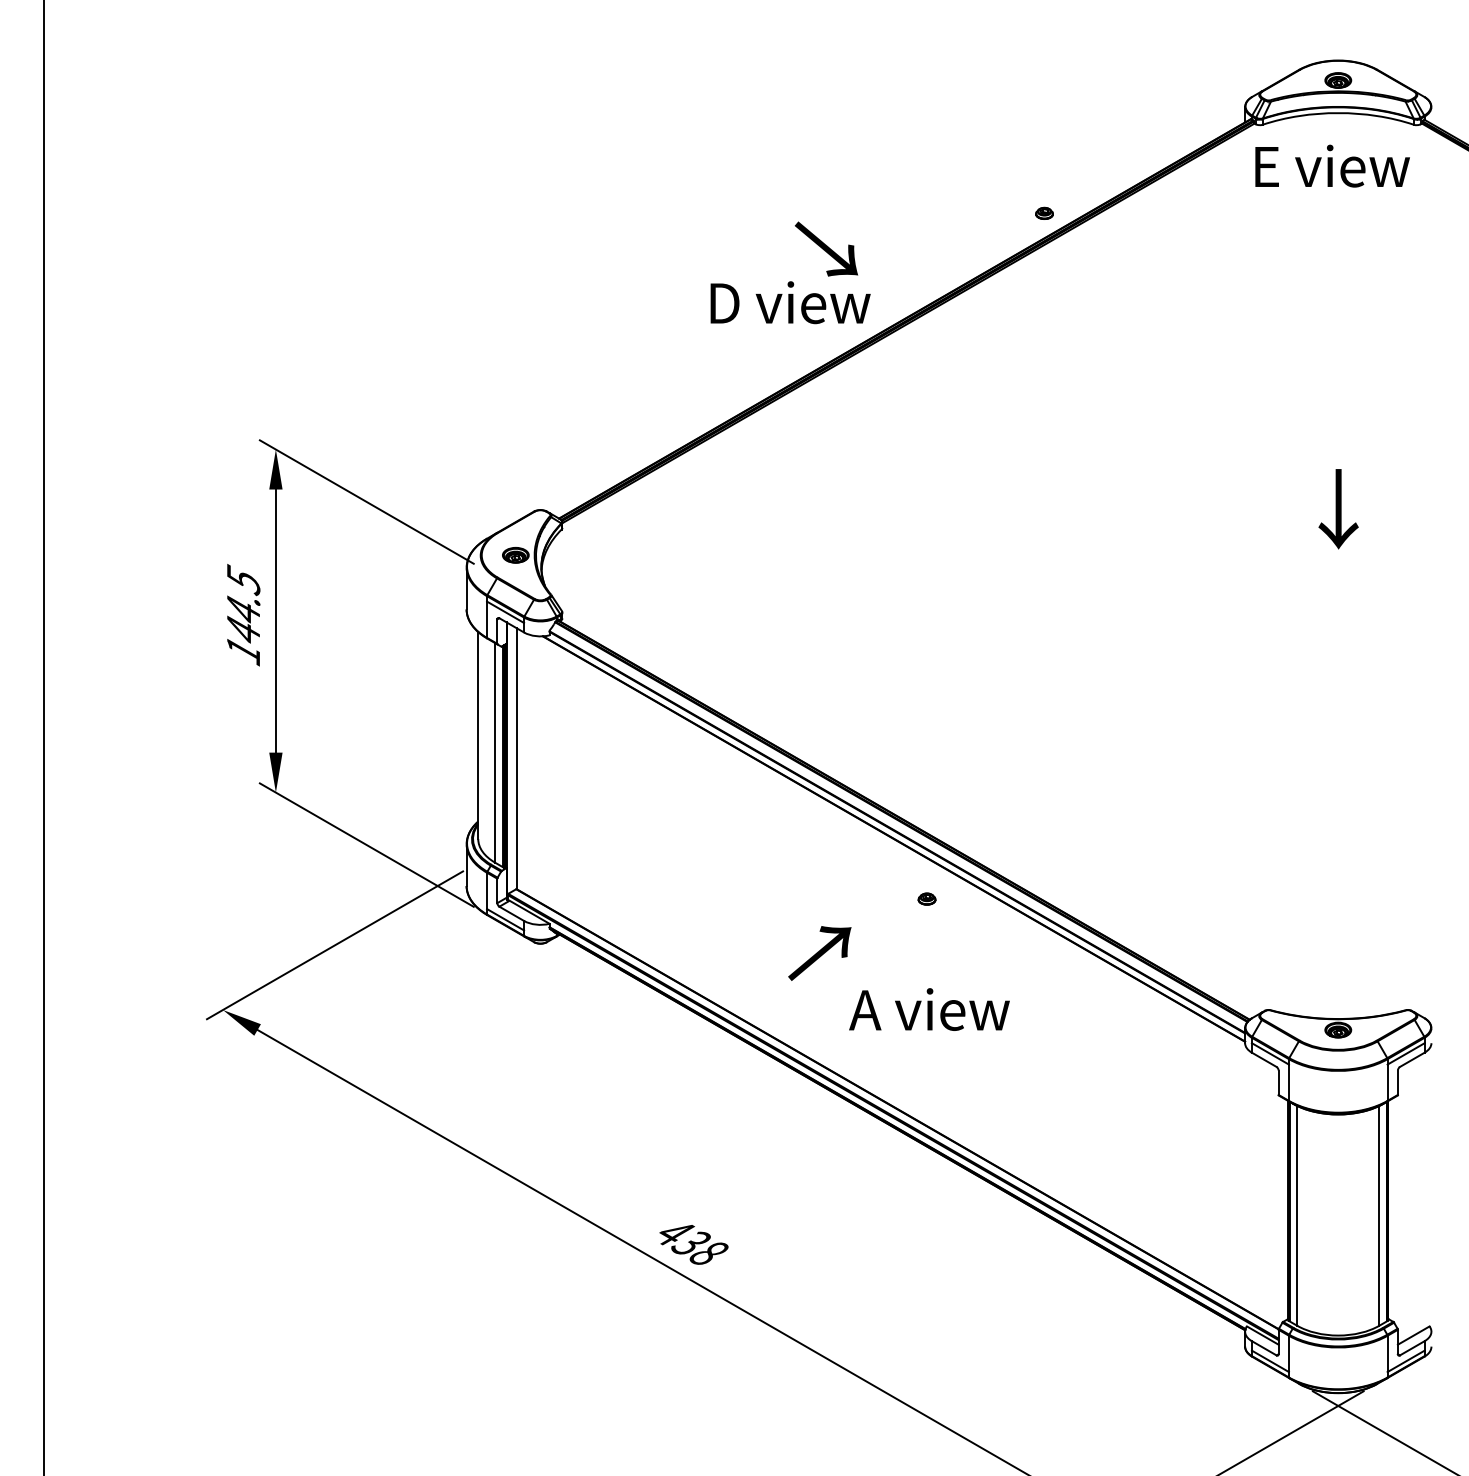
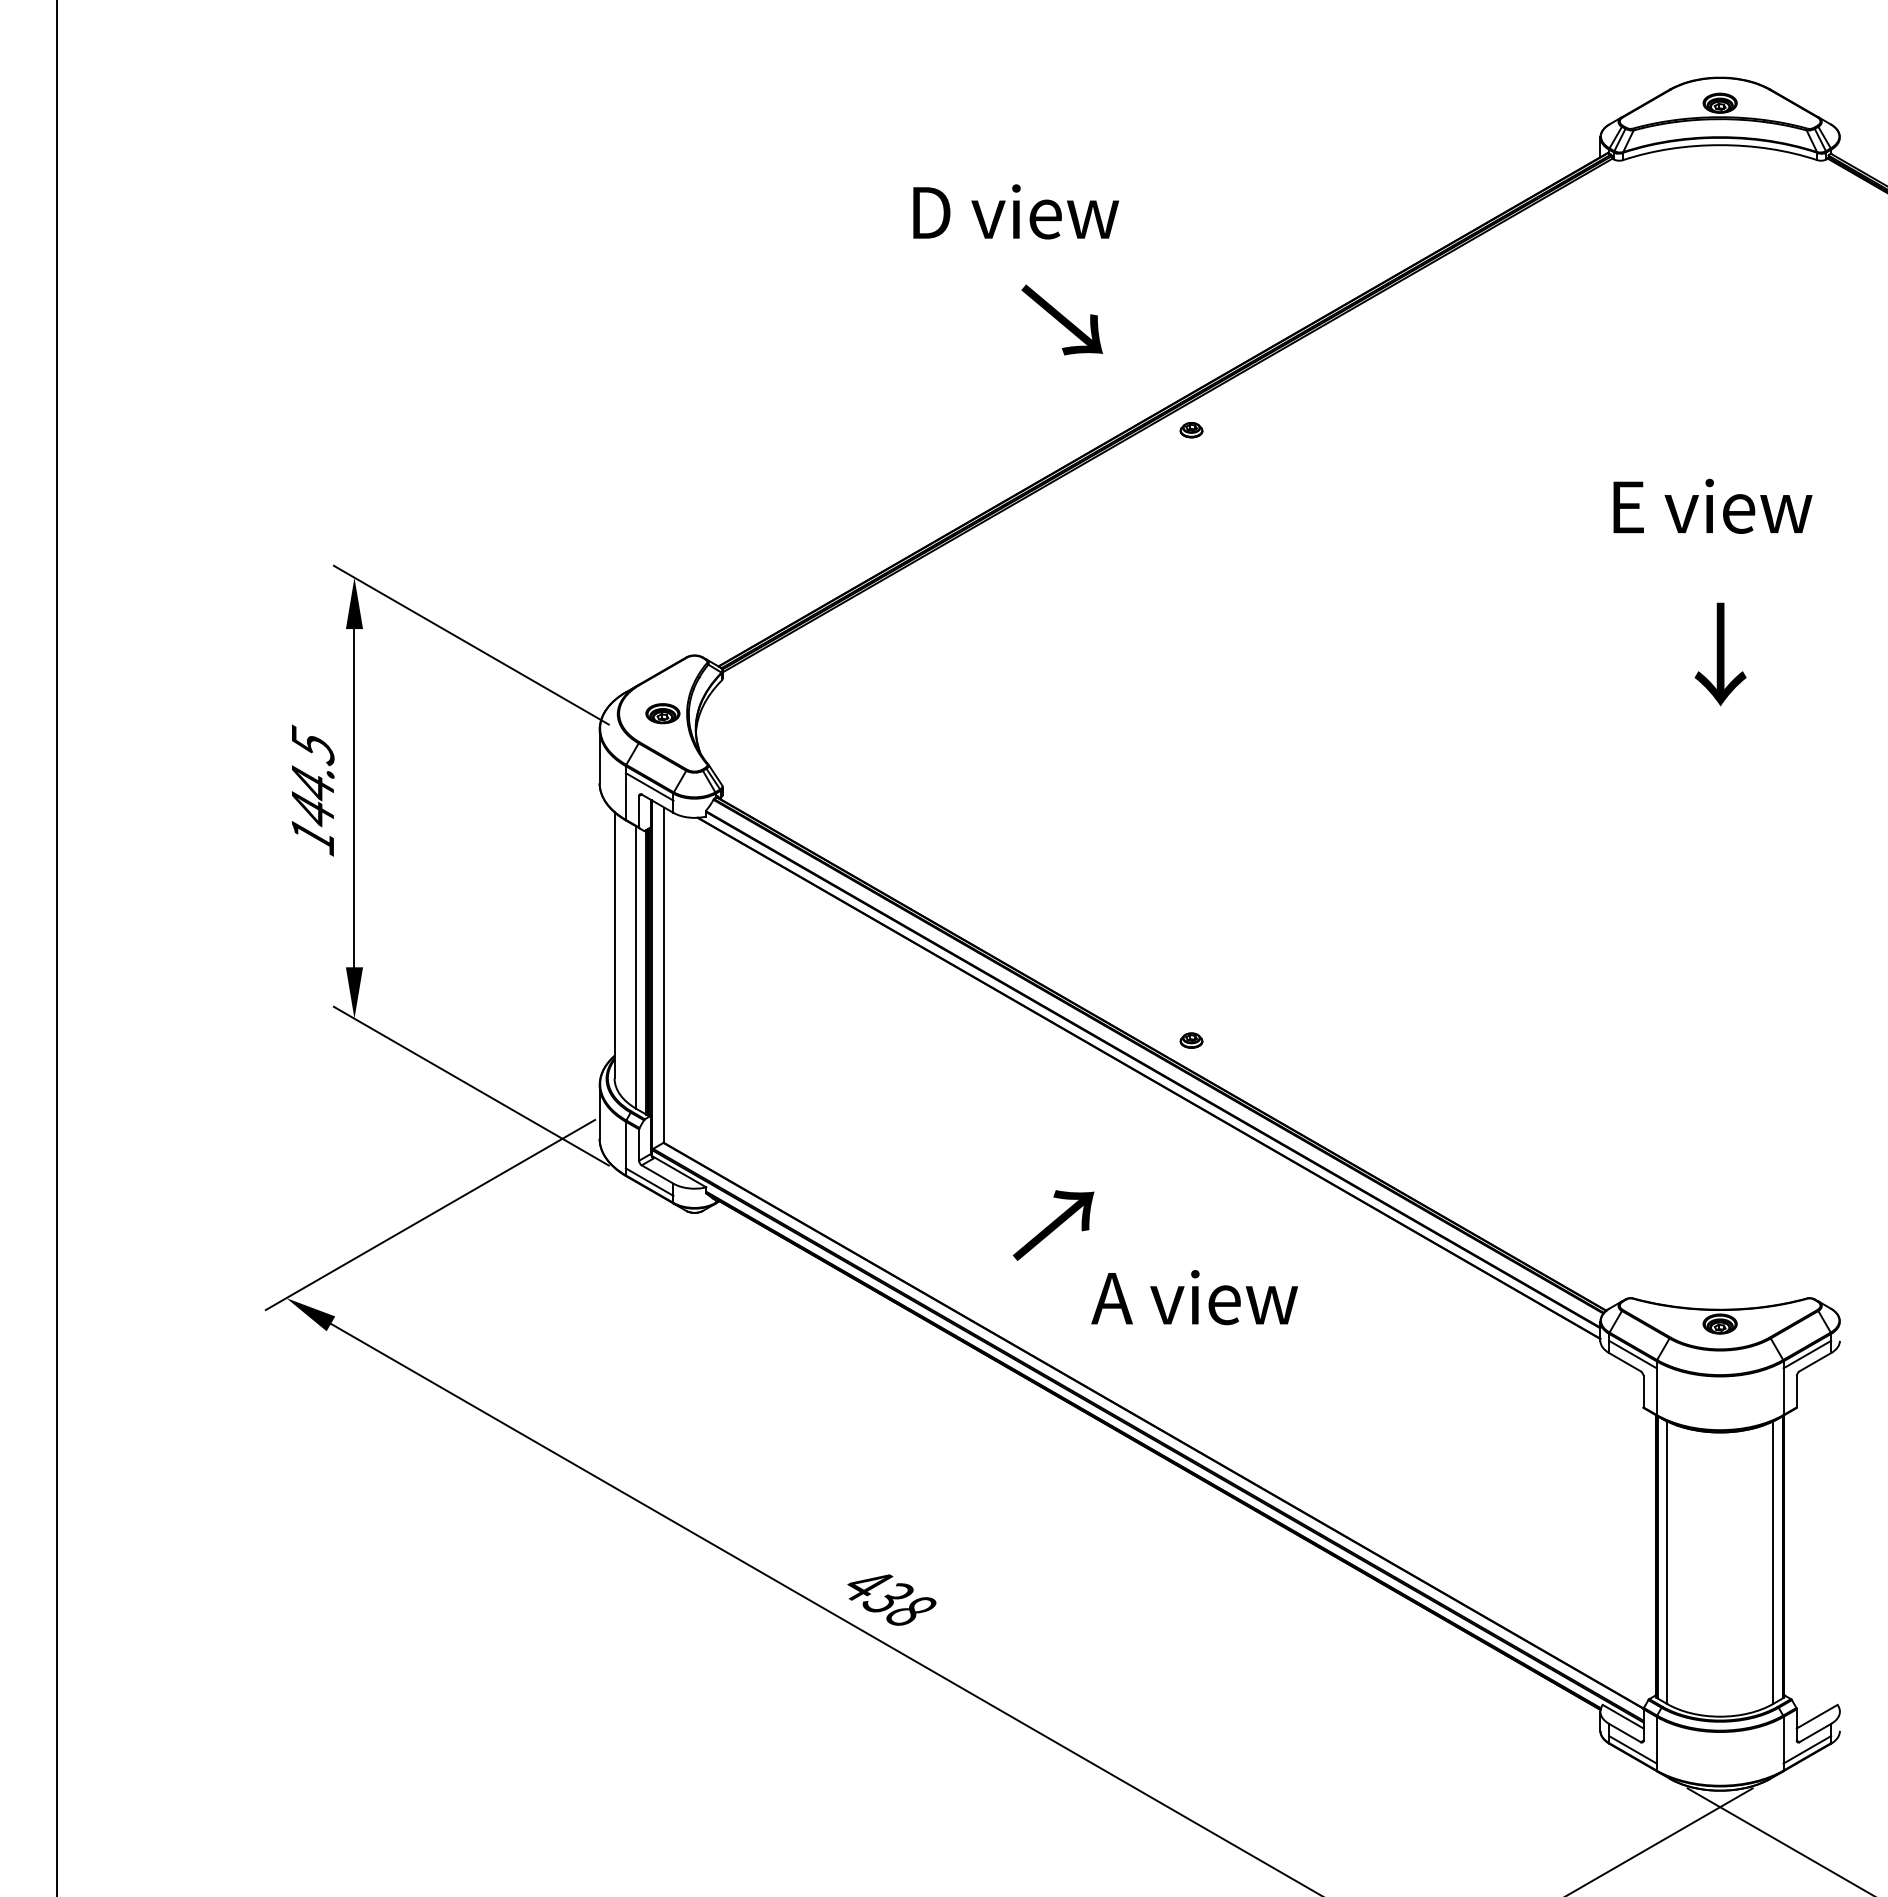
text: (1332, 165) -> (1712, 505), moved
part: (1044, 213) -> (1191, 430), moved
text: (790, 302) -> (1015, 211), moved
part: (927, 899) -> (1191, 1040), moved

